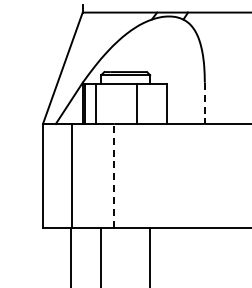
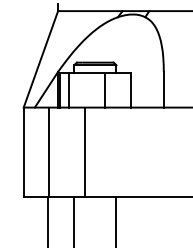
line: (204, 103) -> (163, 89), dashed -> solid
line: (114, 175) -> (85, 152), dashed -> solid

